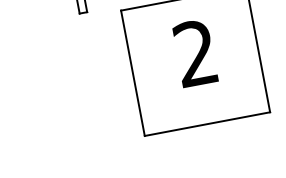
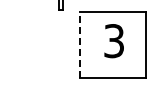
text: (194, 54) -> (113, 41), 2 -> 3
line: (133, 71) -> (80, 44), solid -> dashed

